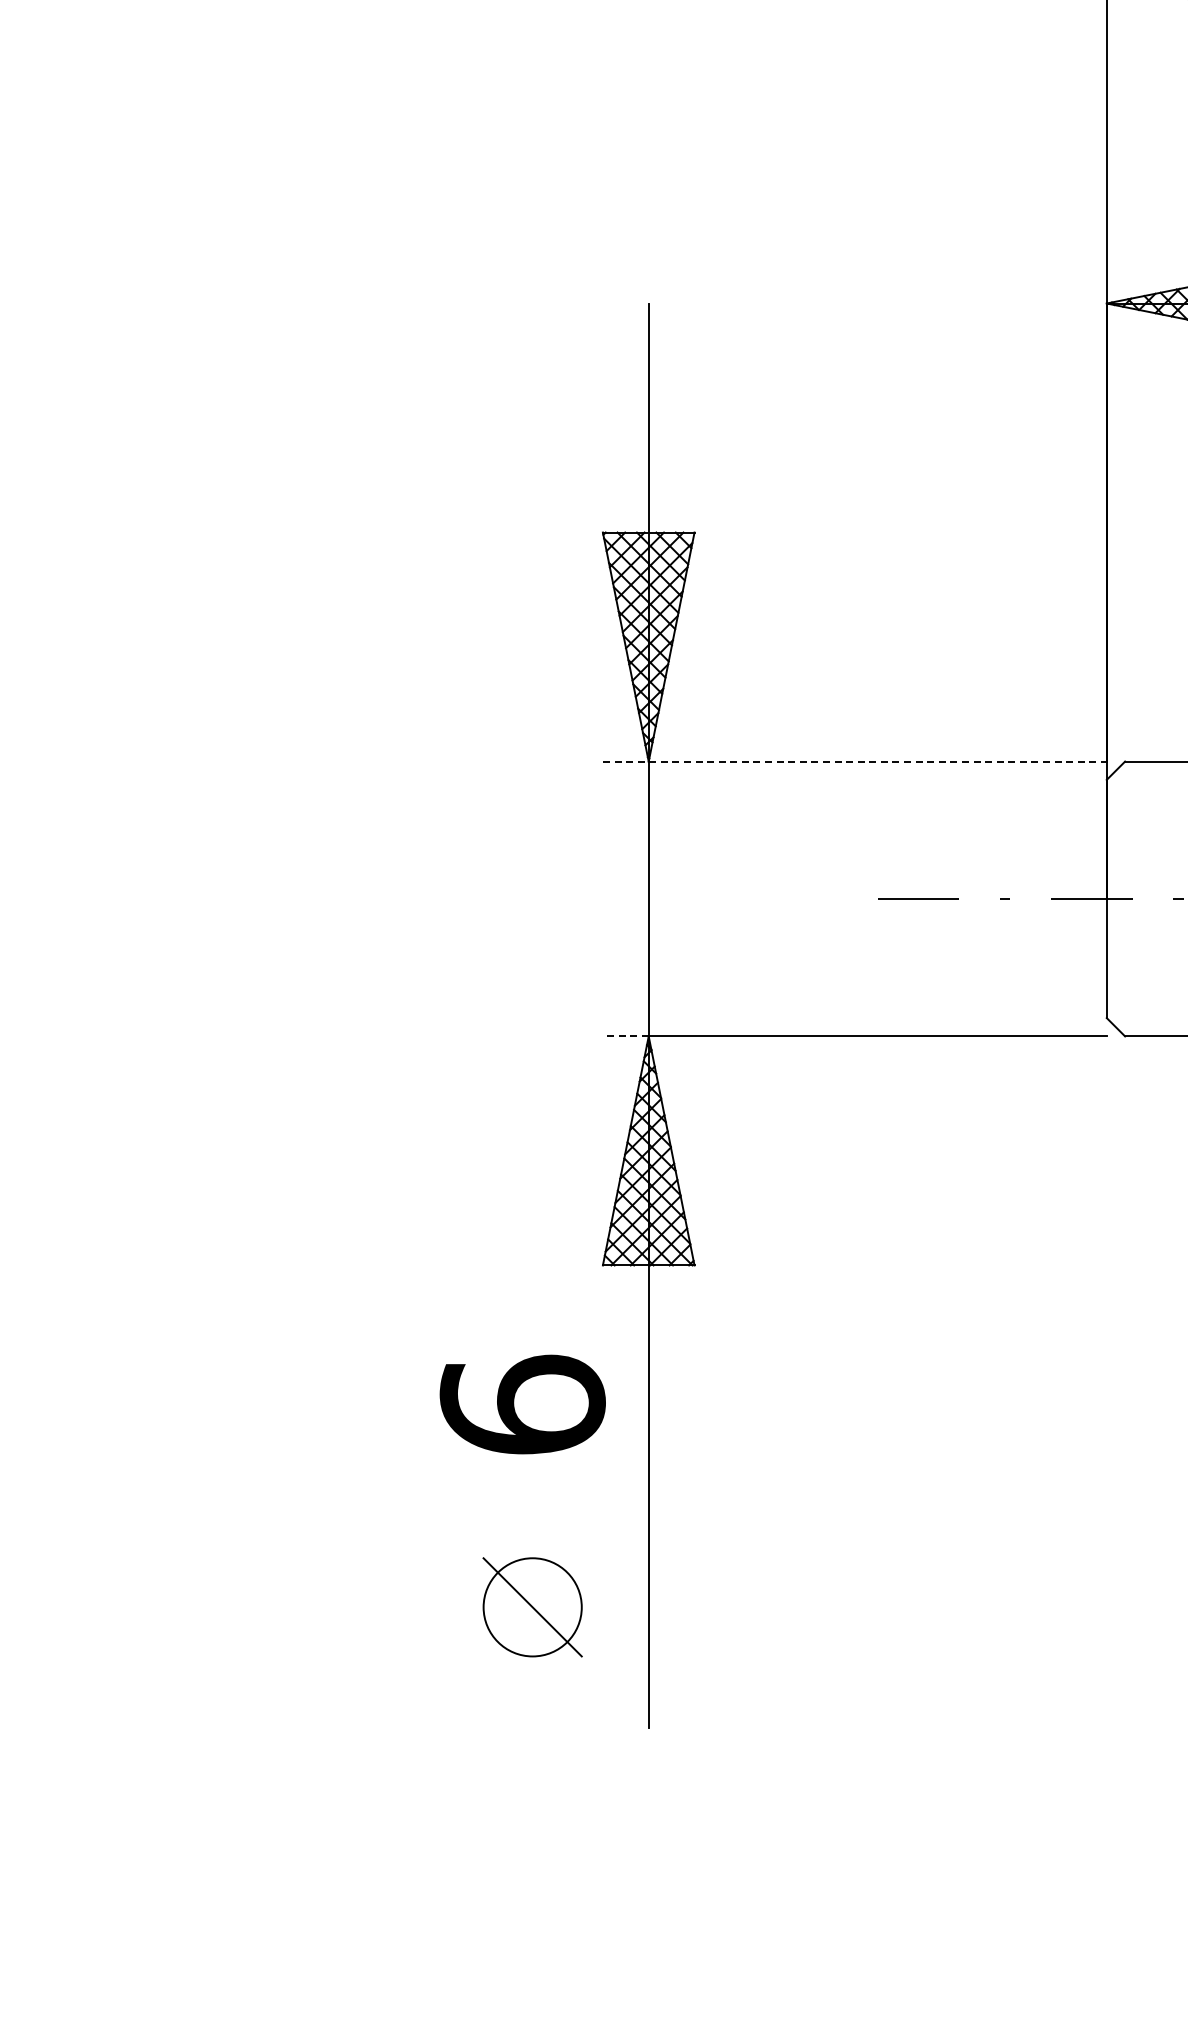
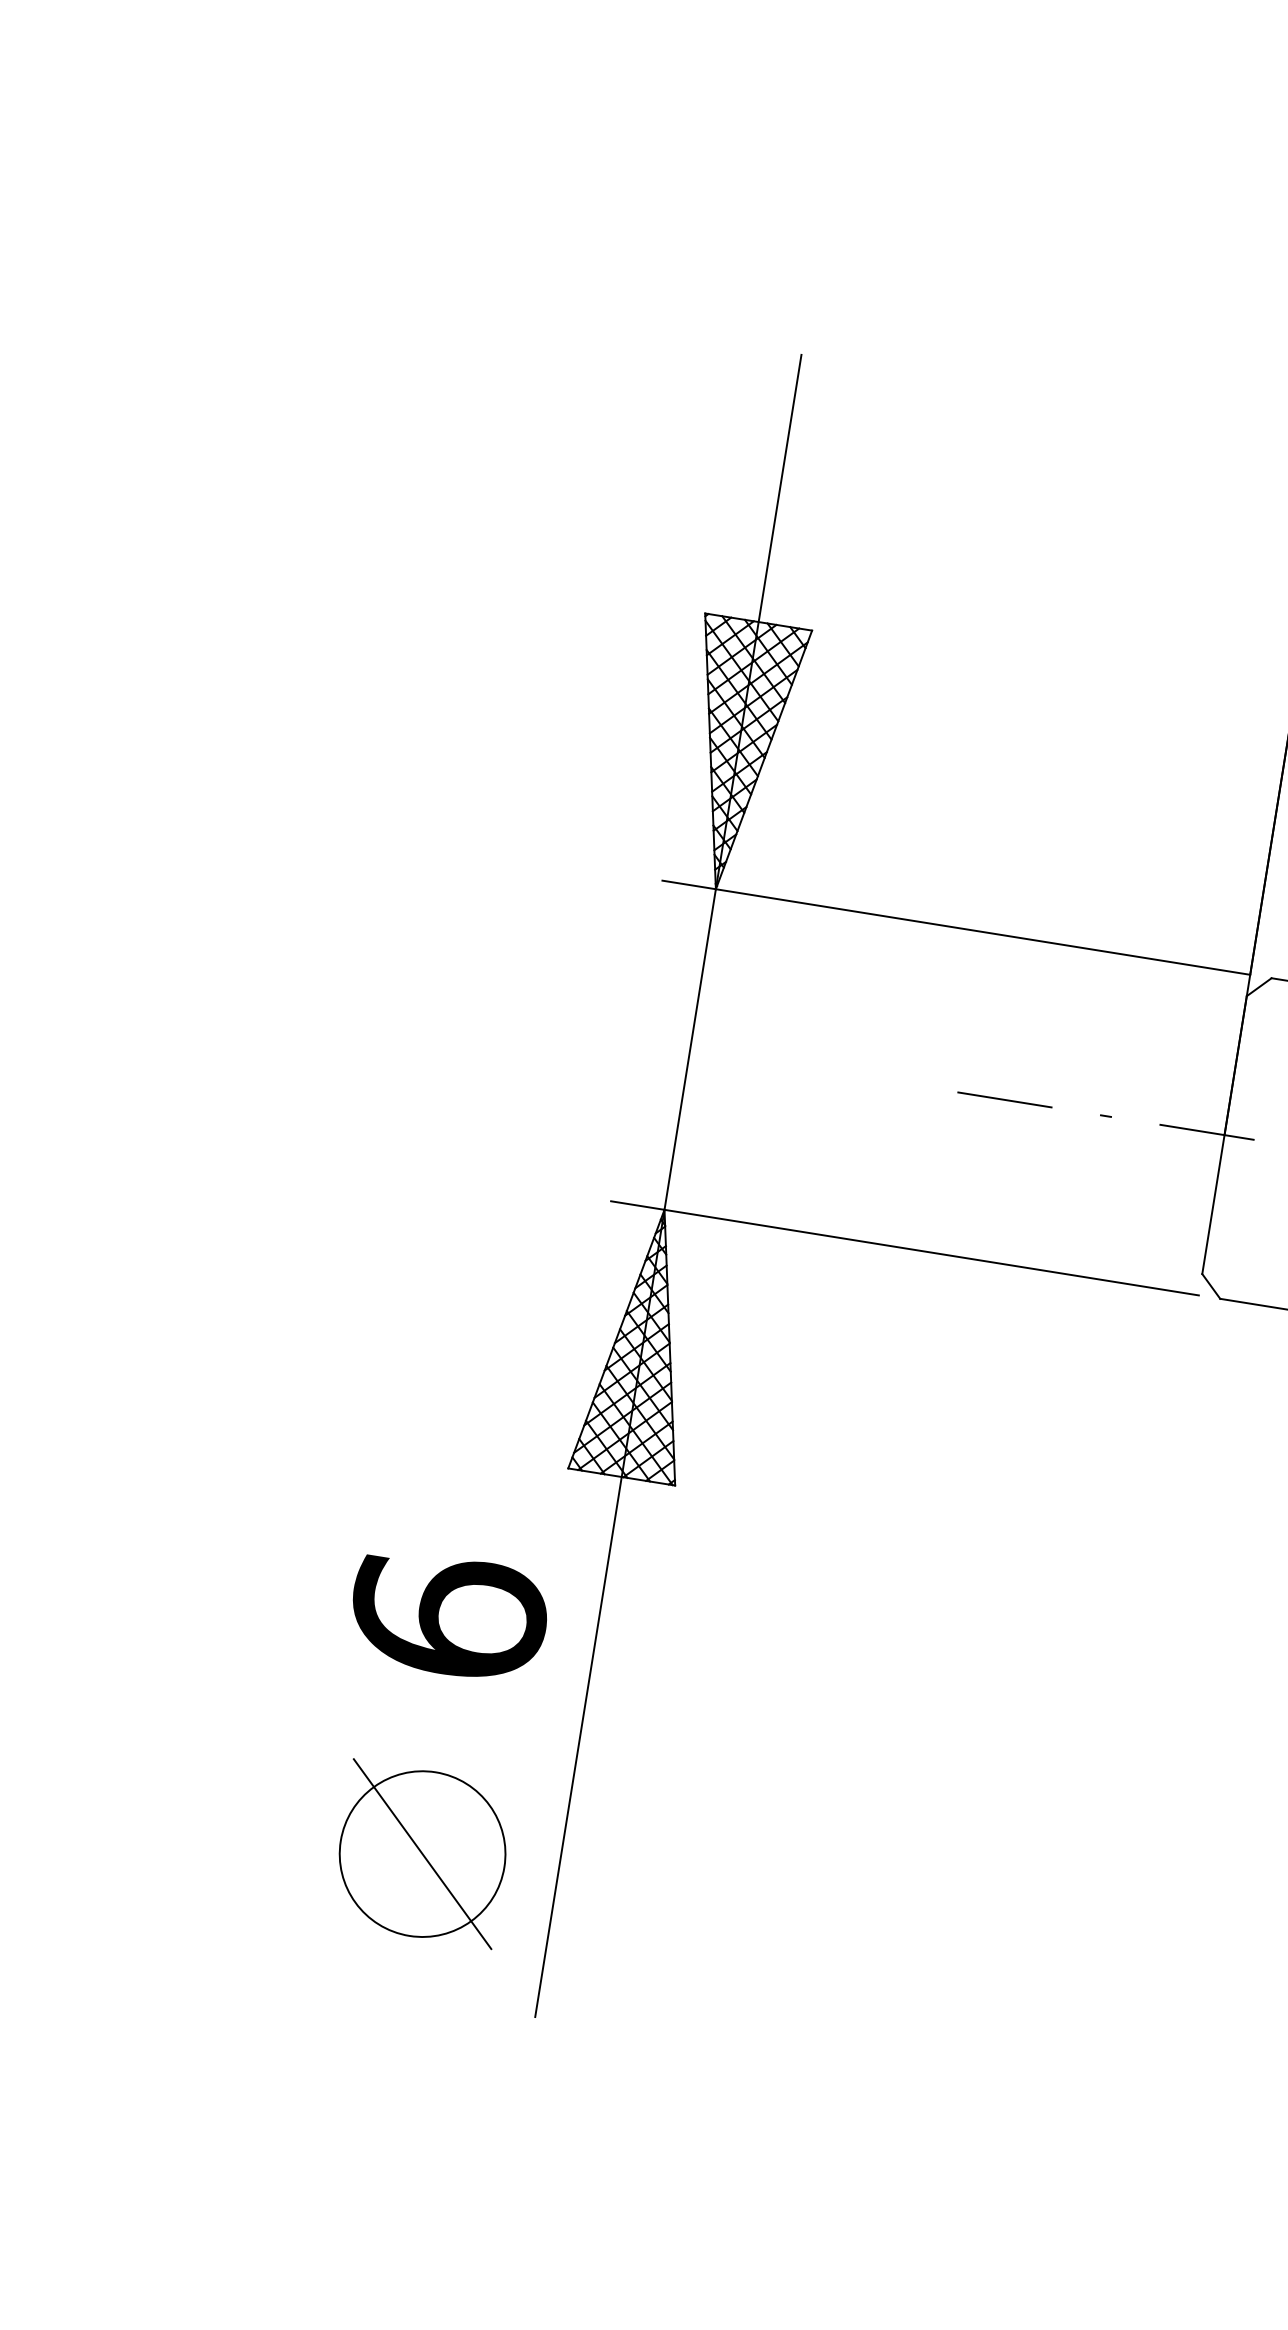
line: (854, 761) -> (955, 927), dashed -> solid
line: (625, 1036) -> (637, 1205), dashed -> solid
part: (532, 1607) -> (422, 1854), size x1.43

